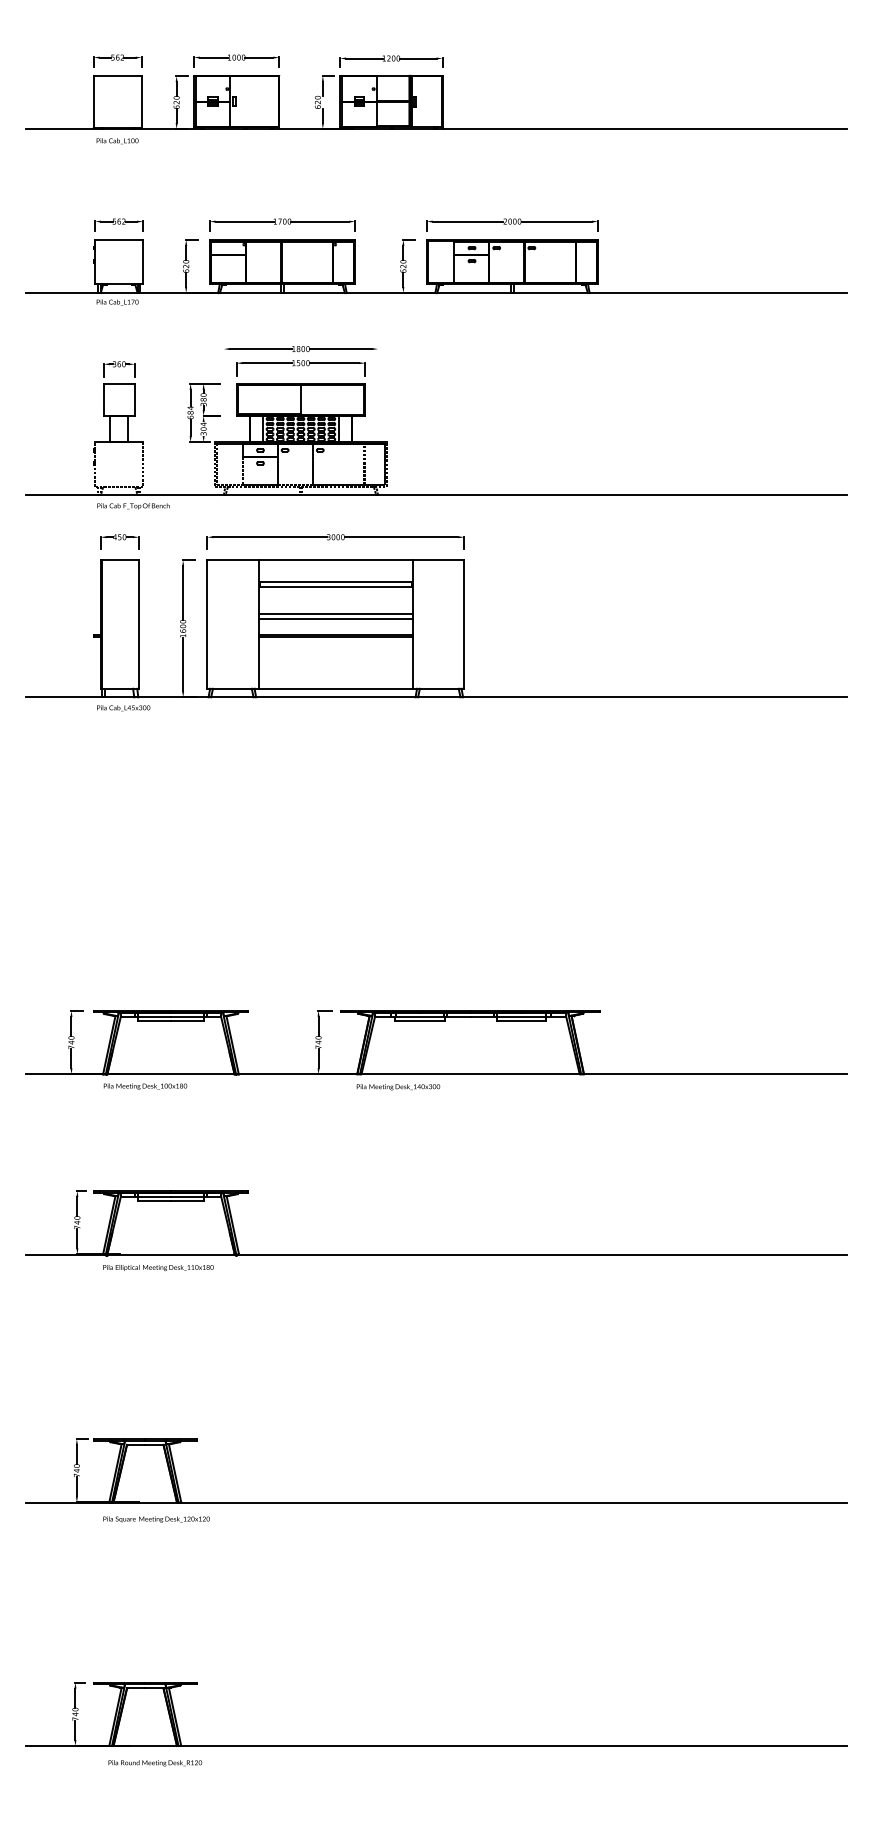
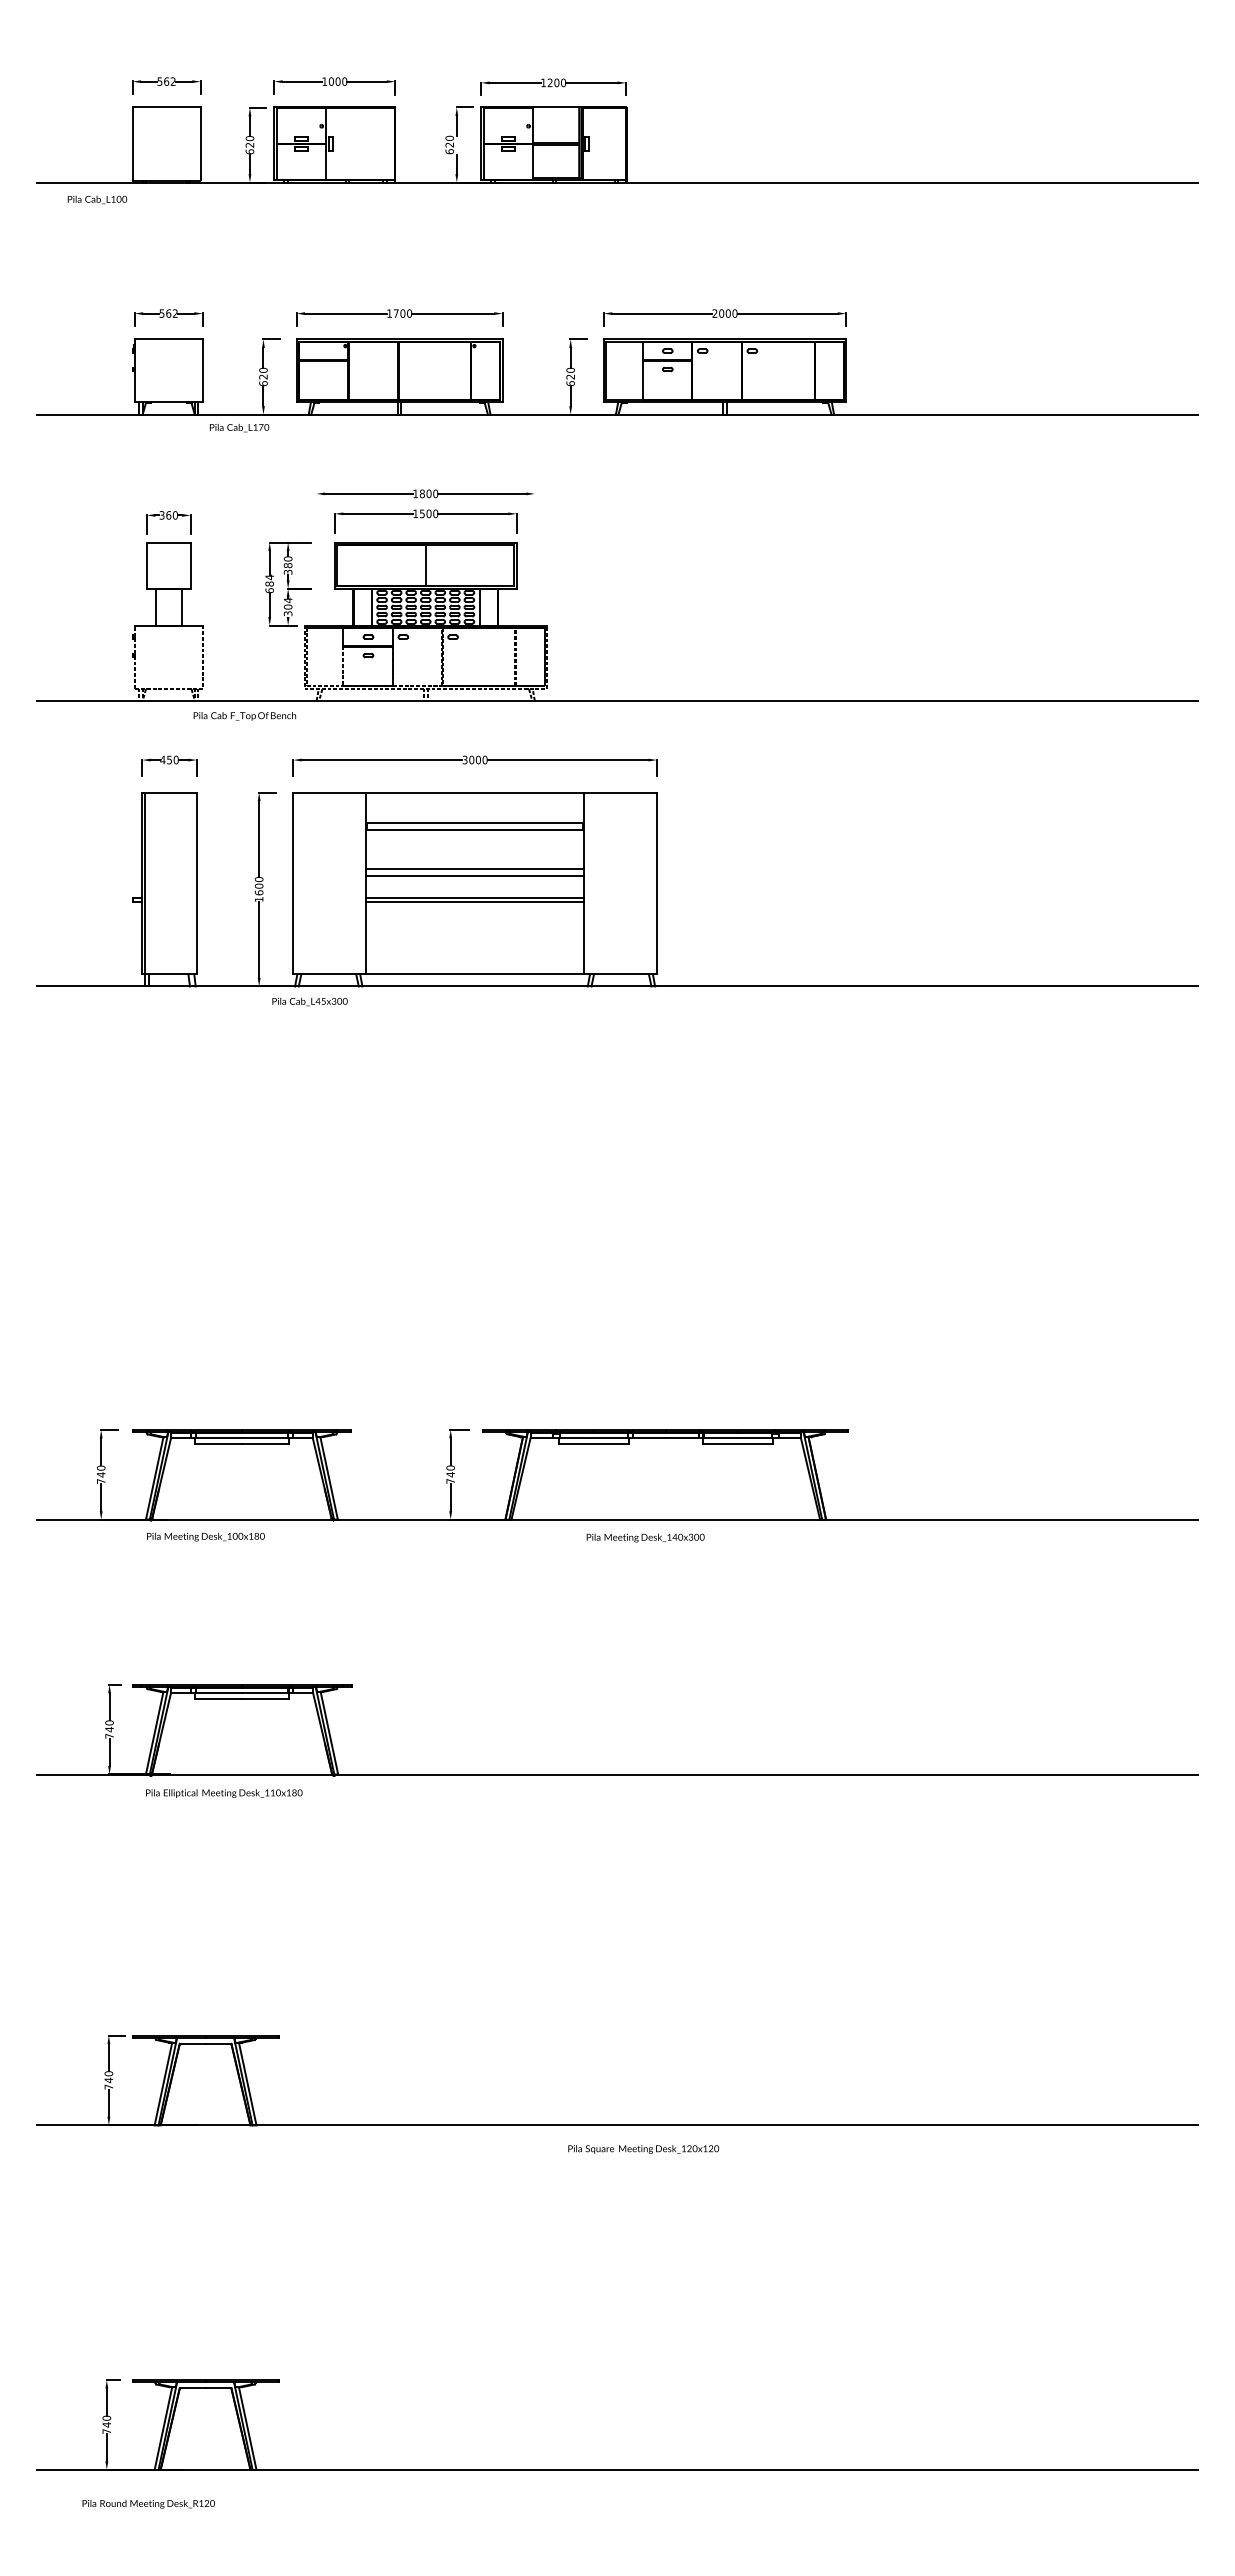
text: (117, 140) -> (97, 199), moved
text: (117, 302) -> (239, 428), moved
text: (133, 506) -> (244, 716), moved
text: (123, 707) -> (309, 1001), moved
text: (398, 1086) -> (645, 1537), moved
text: (156, 1519) -> (643, 2149), moved
text: (155, 1763) -> (148, 2504), moved

